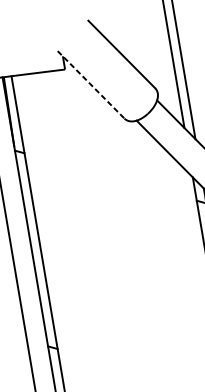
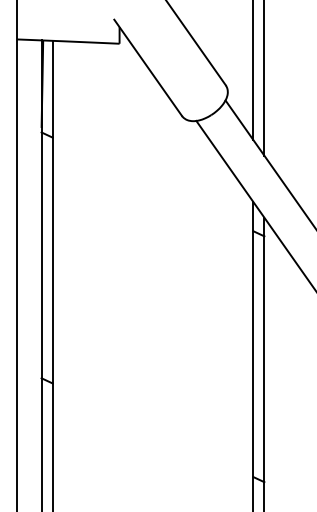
line: (91, 84) -> (148, 67), dashed -> solid

